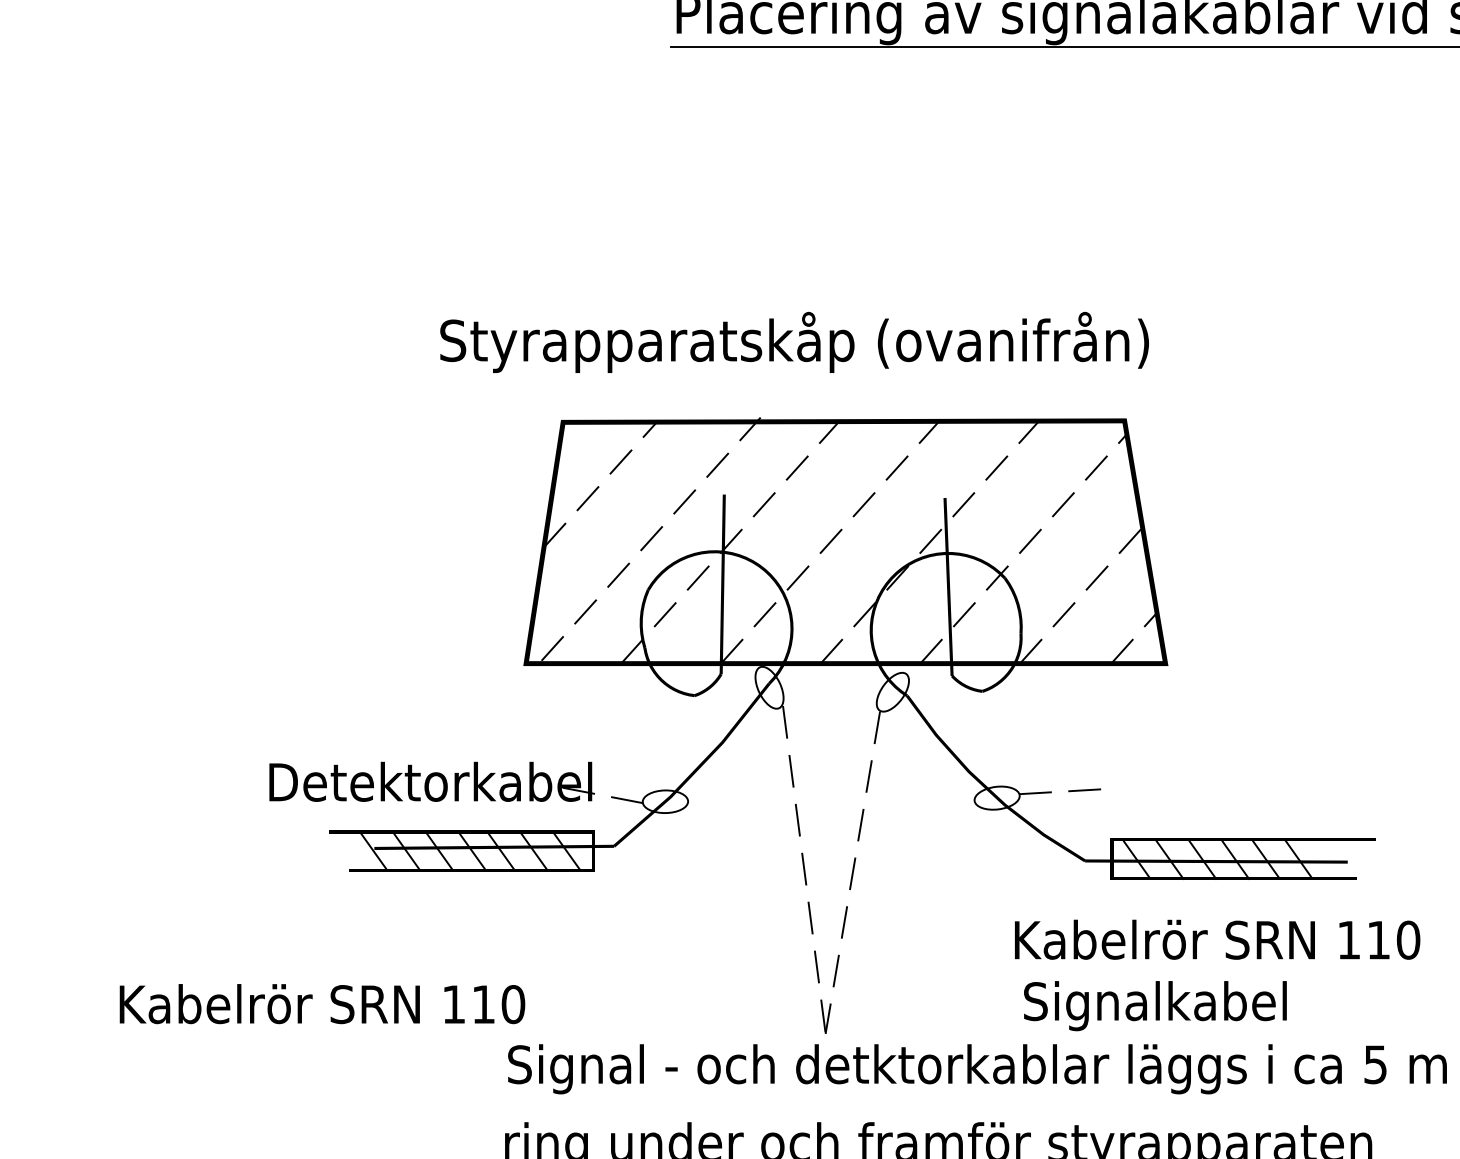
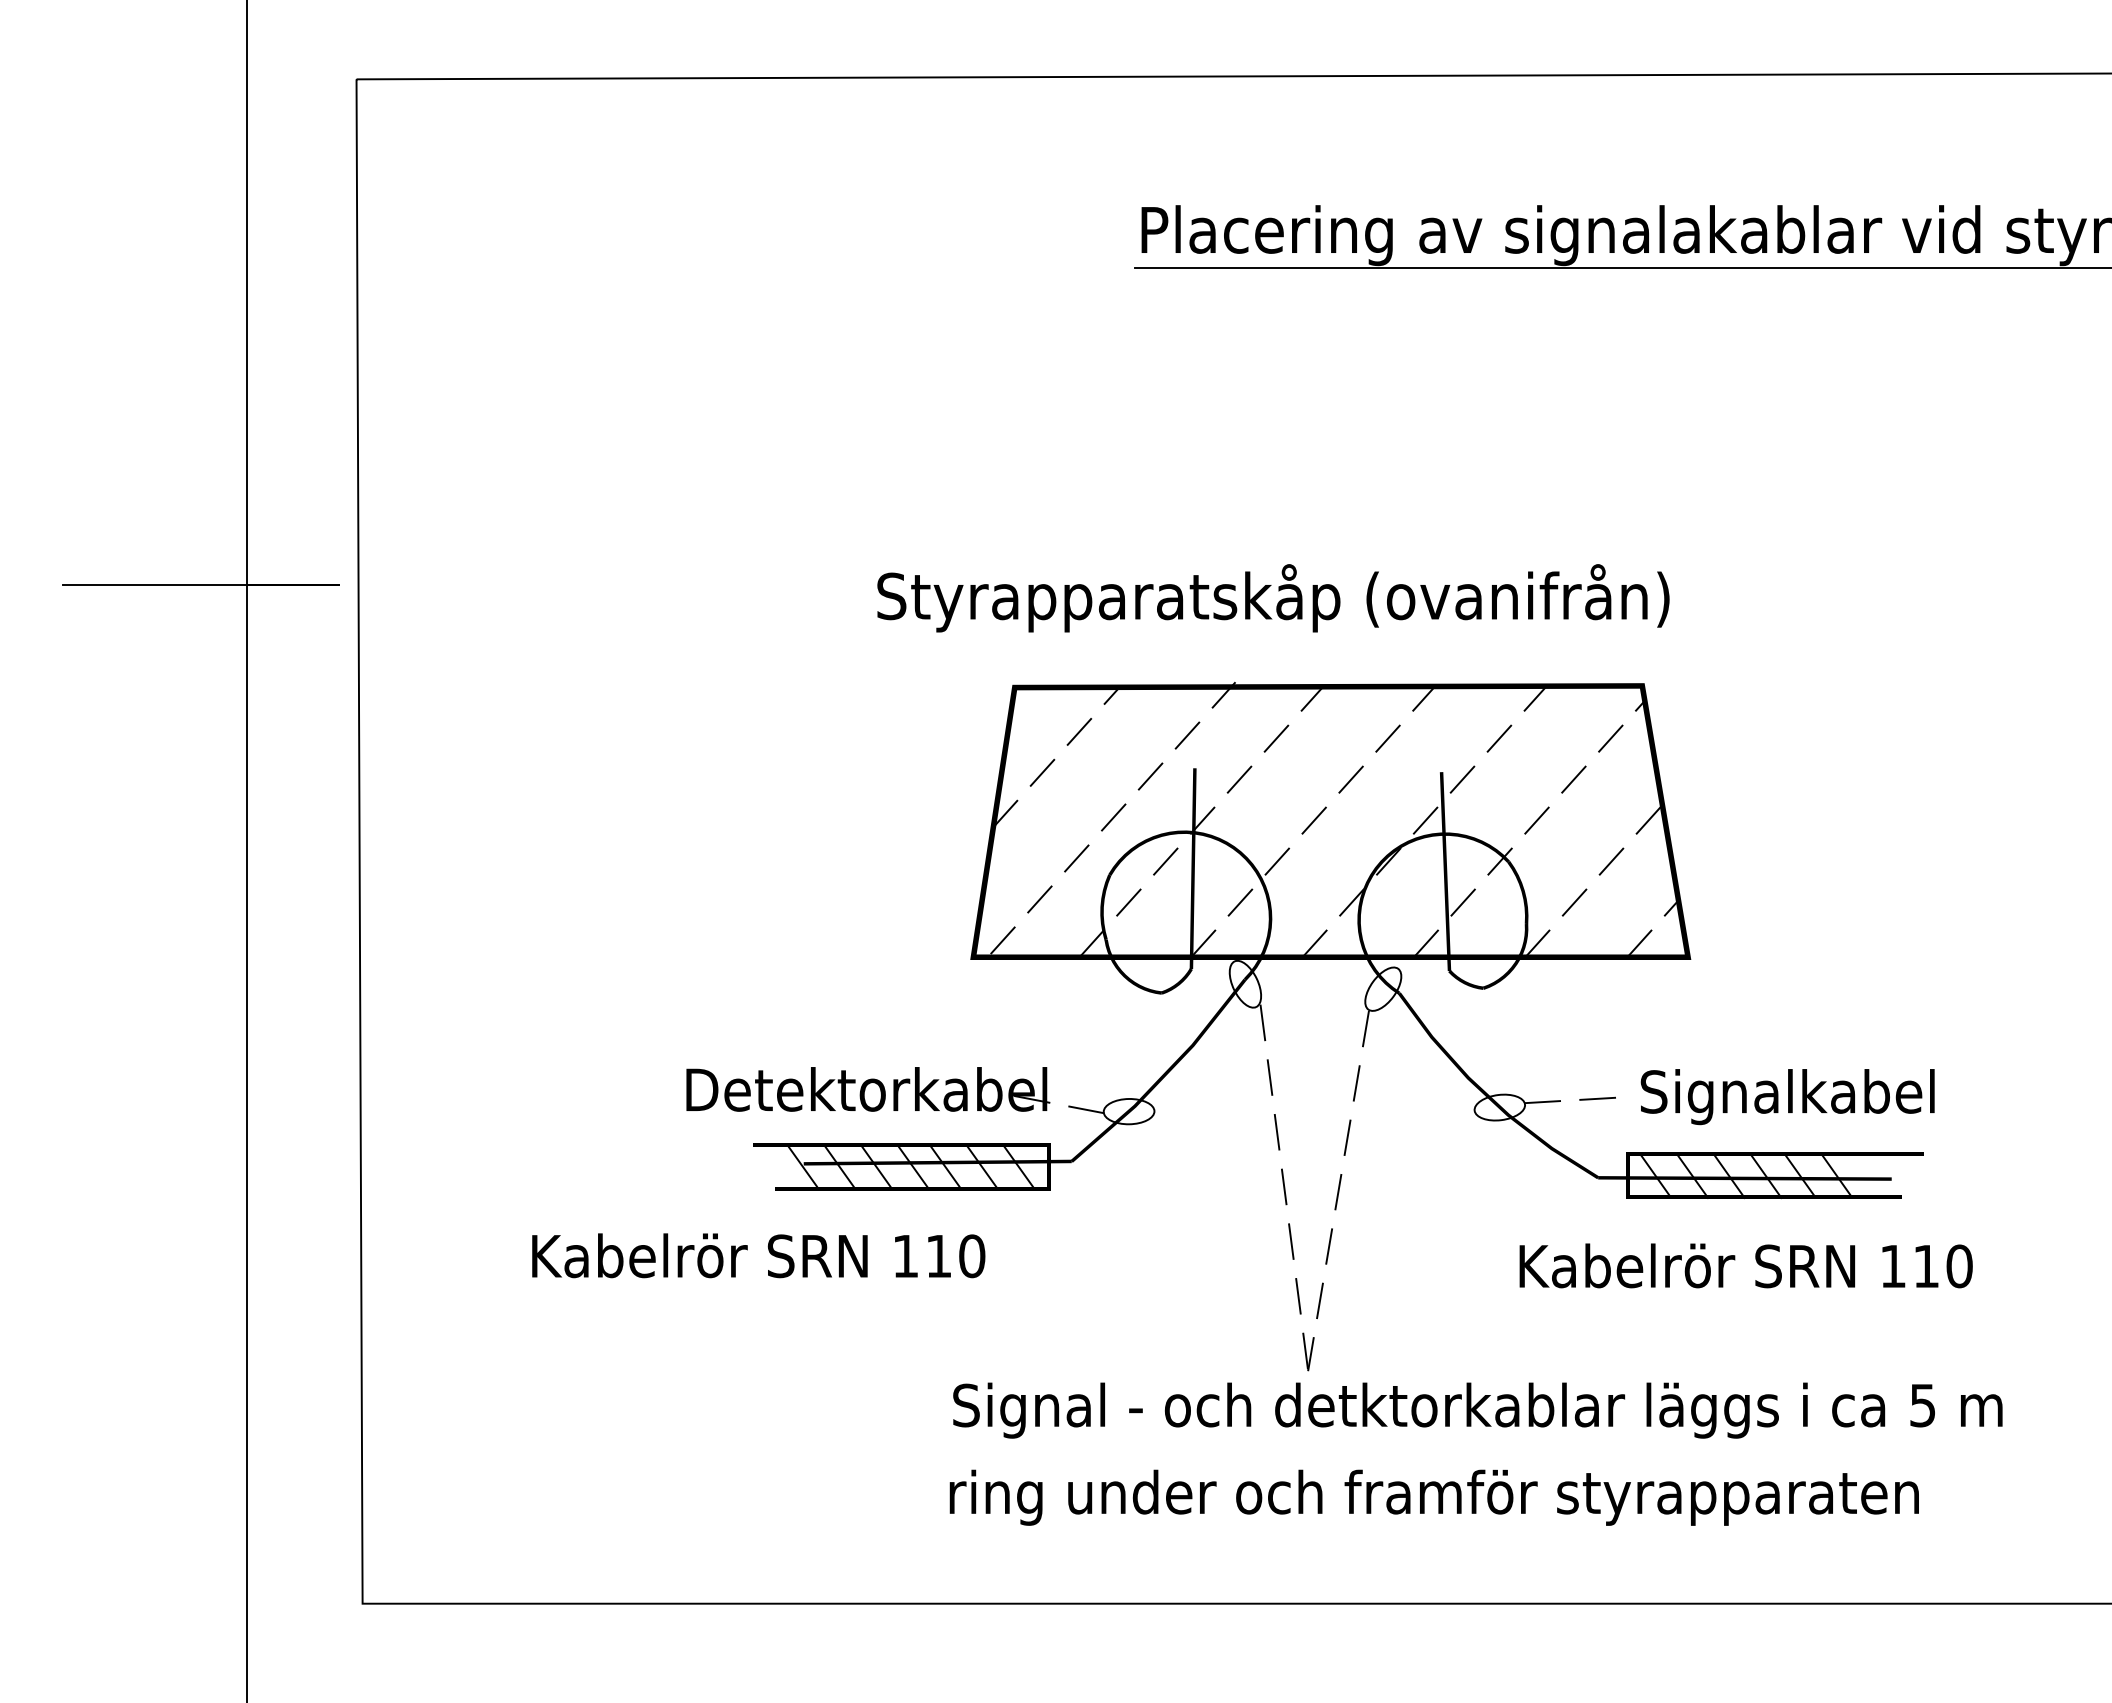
text: (322, 1003) -> (758, 1255), moved
text: (1155, 1006) -> (1787, 1097), moved

